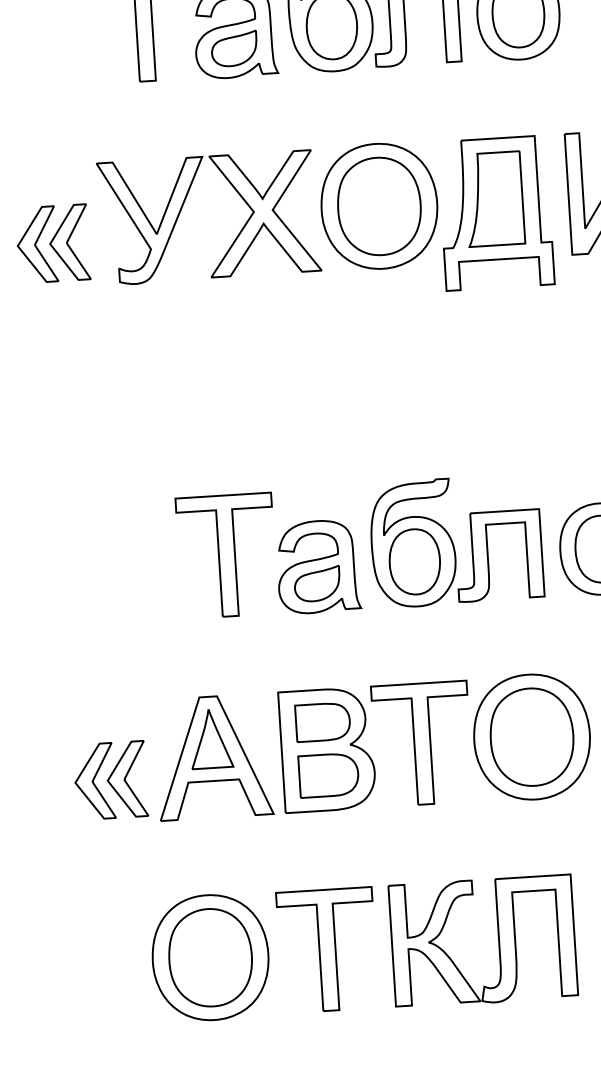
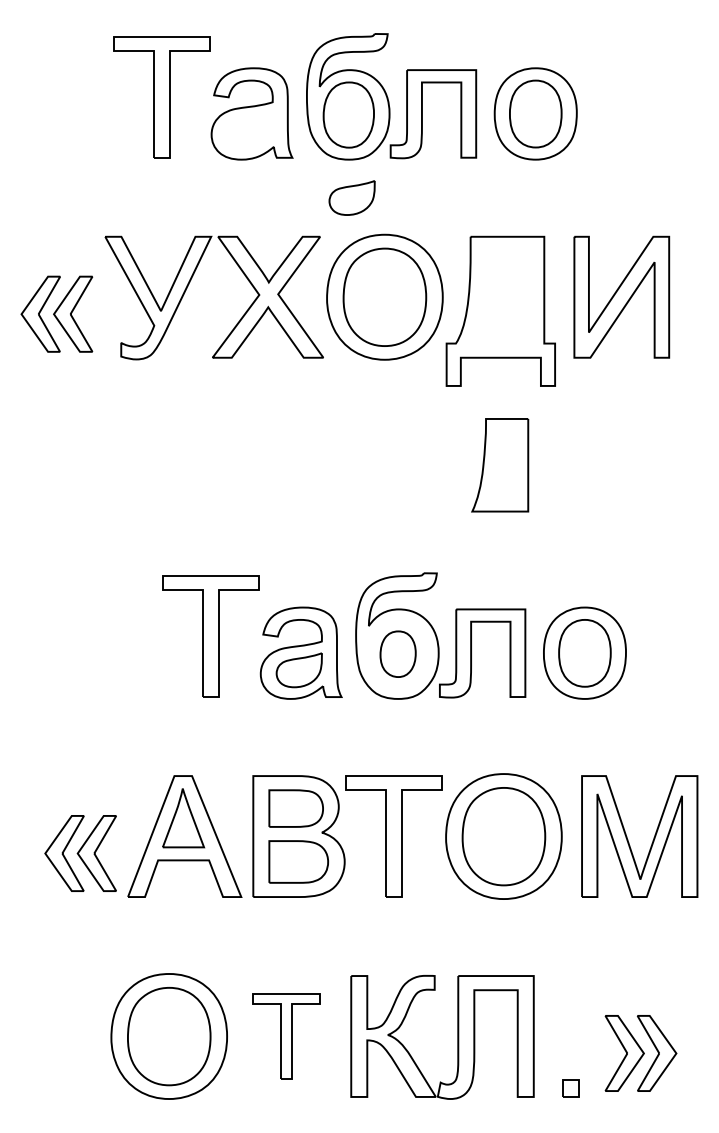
part: (233, 48) -> (351, 197), moved
part: (494, 199) -> (500, 465), moved
part: (415, 561) -> (398, 653), size x0.7
part: (327, 950) -> (286, 1036), size x0.7

